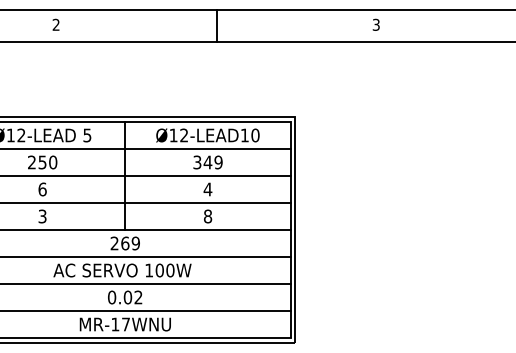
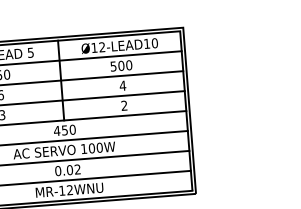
text: (207, 162) -> (121, 65), 349 -> 500
text: (208, 216) -> (124, 105), 8 -> 2
text: (124, 243) -> (64, 130), 269 -> 450
text: (125, 324) -> (69, 190), MR-17WNU -> MR-12WNU

